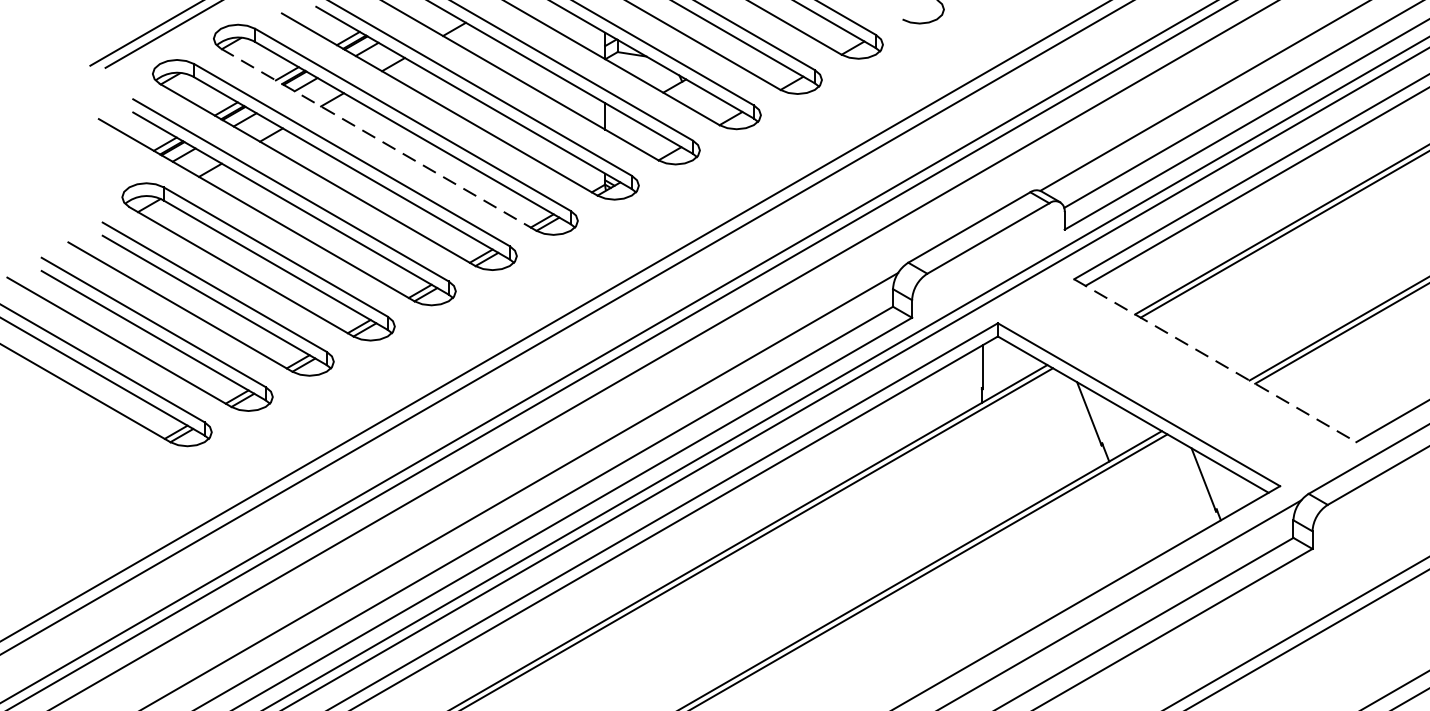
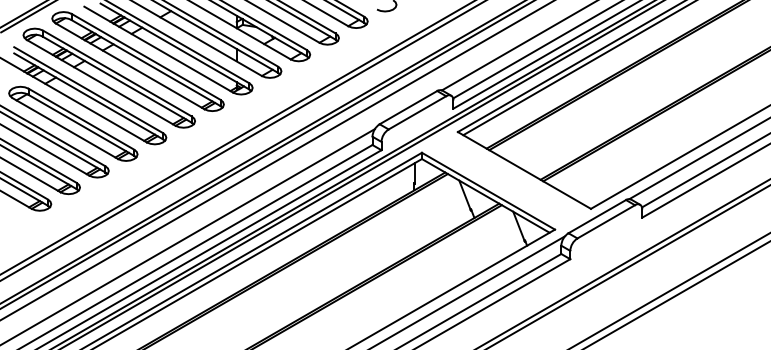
line: (377, 140) -> (129, 66), dashed -> solid
line: (1215, 360) -> (524, 170), dashed -> solid

